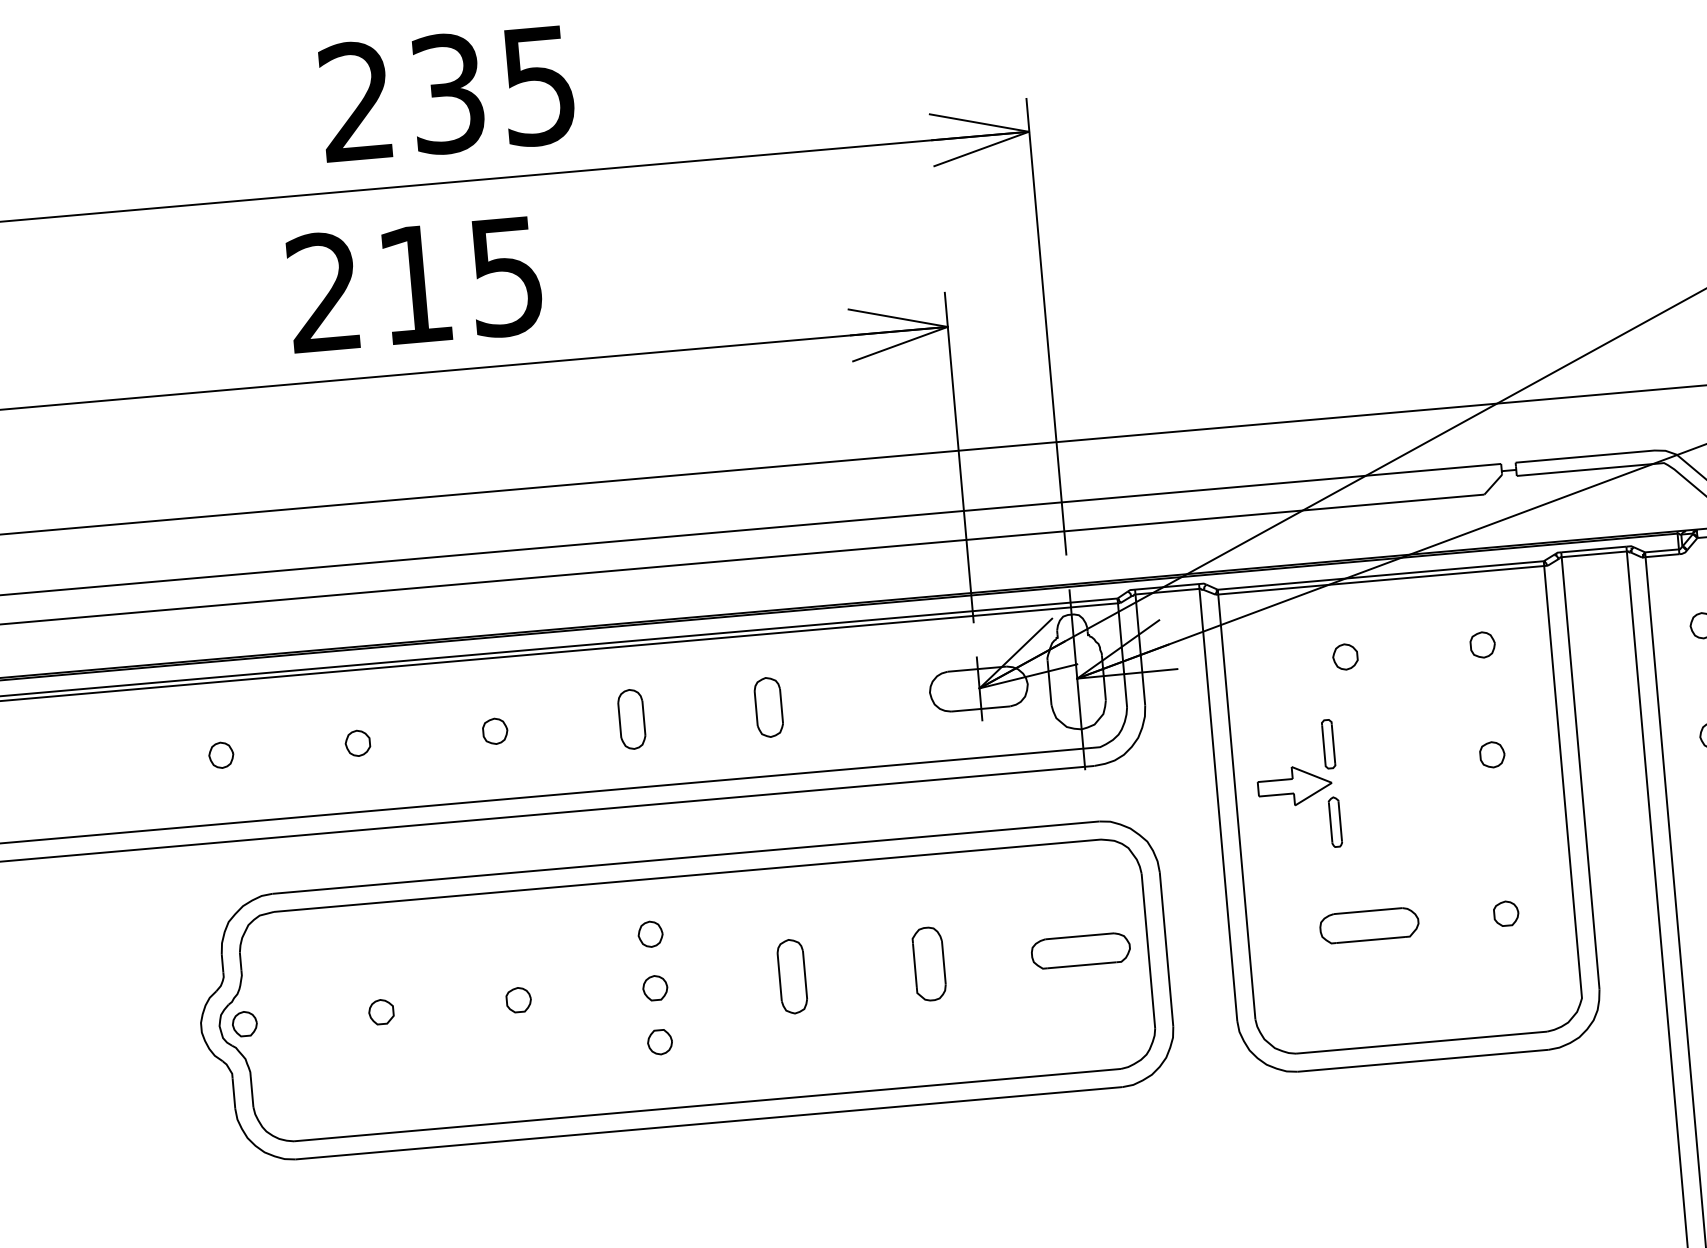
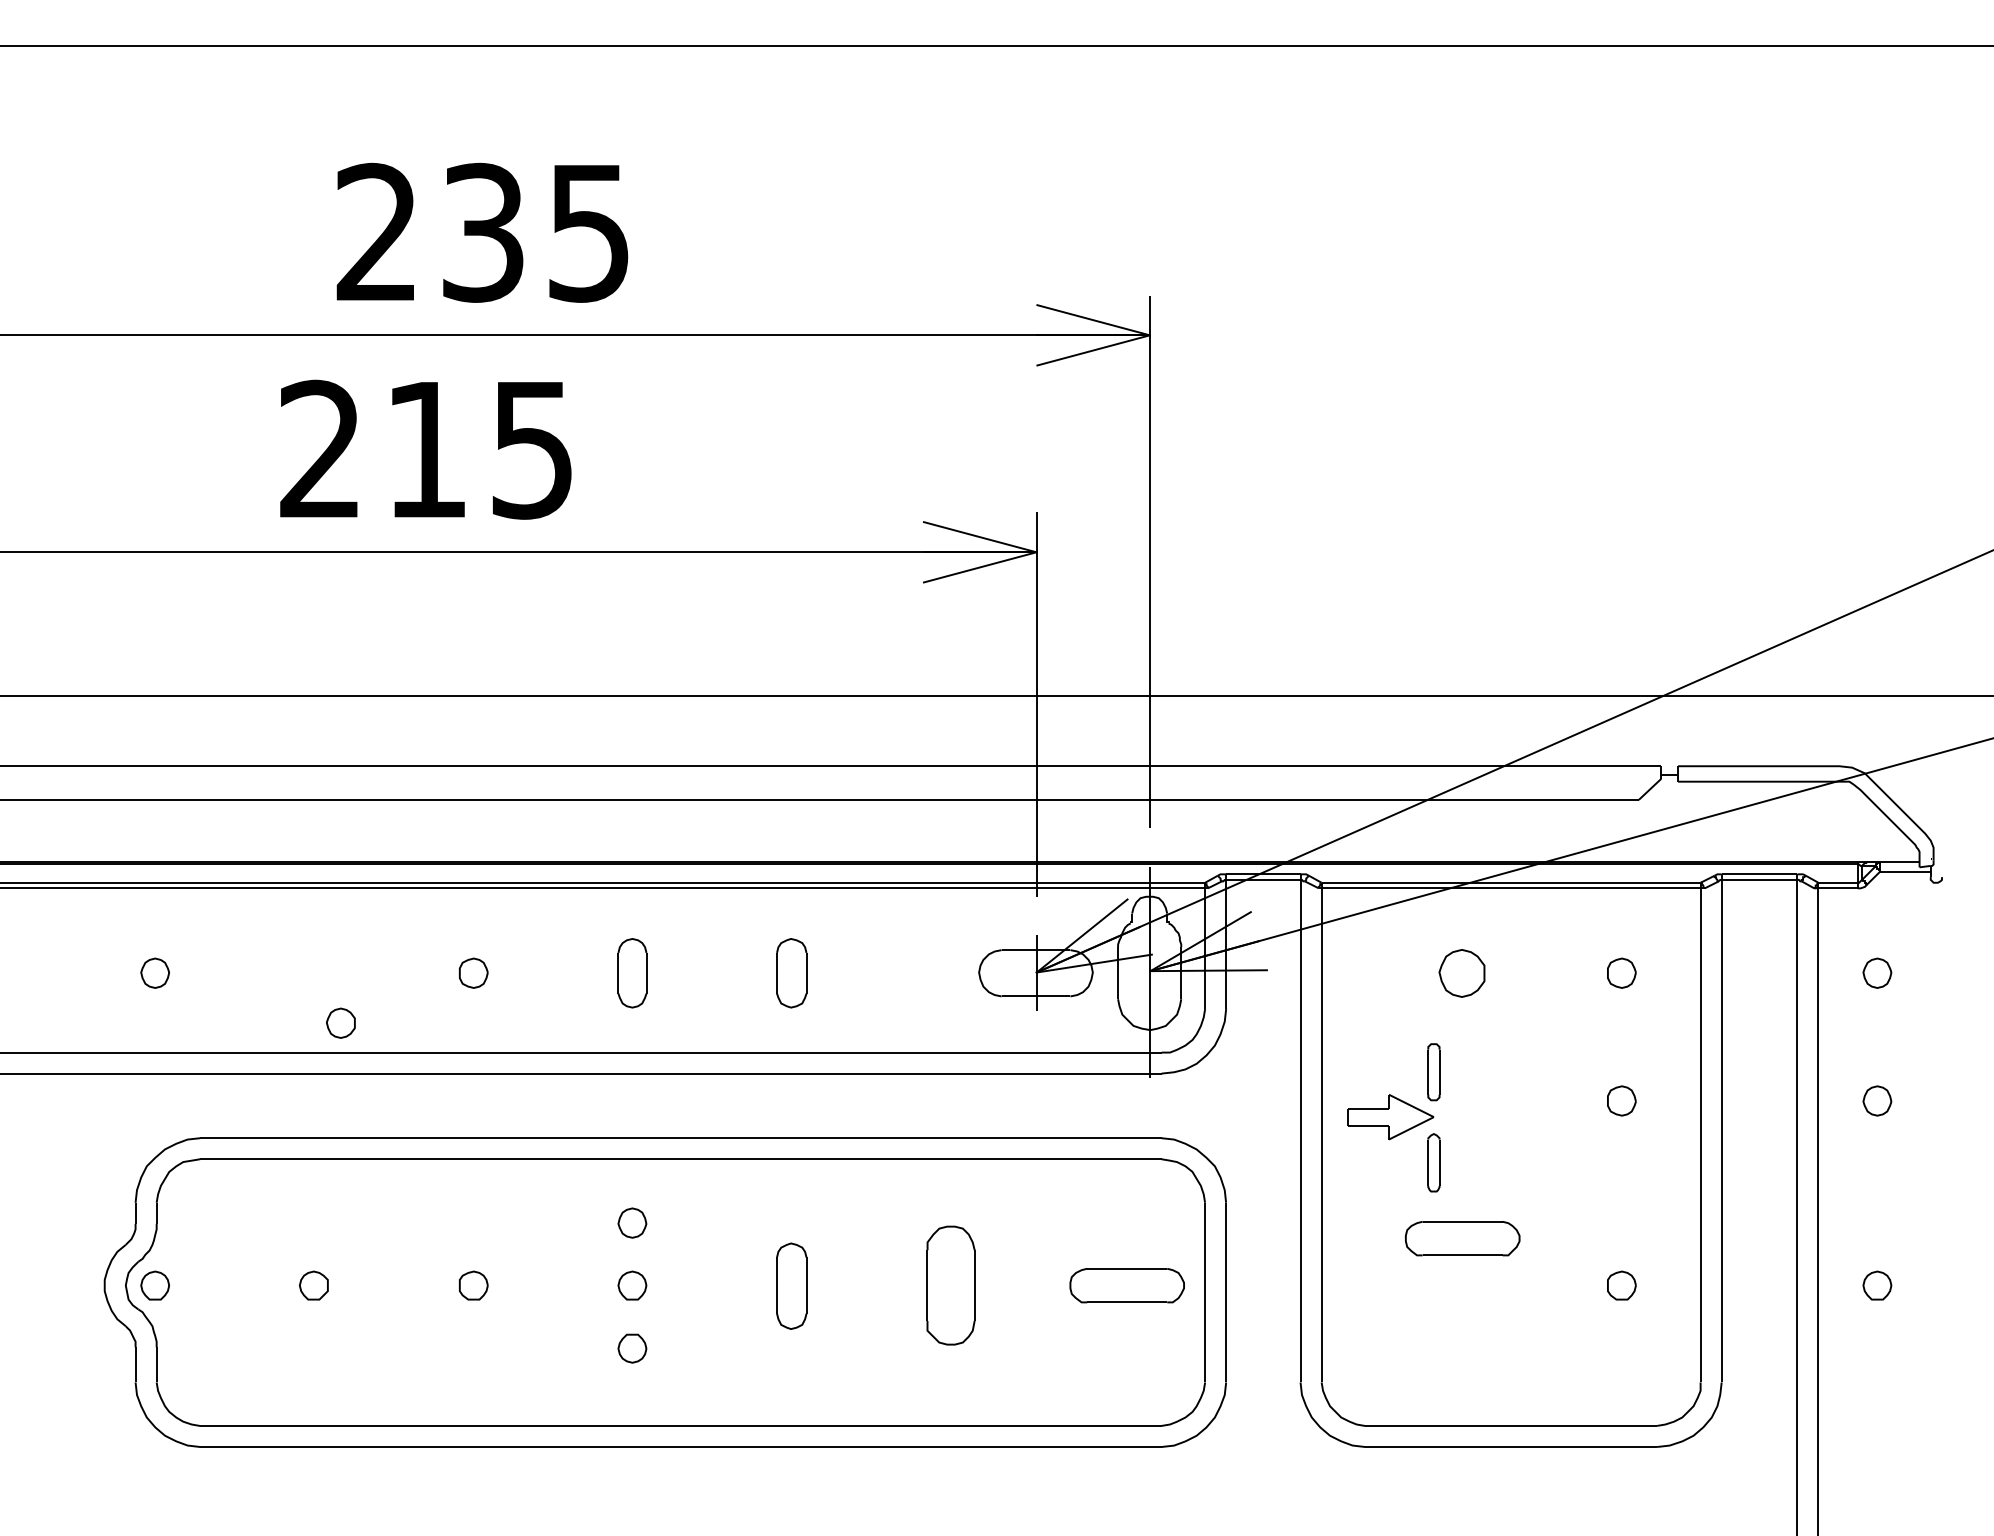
part: (1344, 656) -> (1461, 972), size x1.6
part: (357, 742) -> (340, 1022), moved
part: (1369, 925) -> (1462, 1238), moved
part: (928, 964) -> (950, 1285), size x1.4

